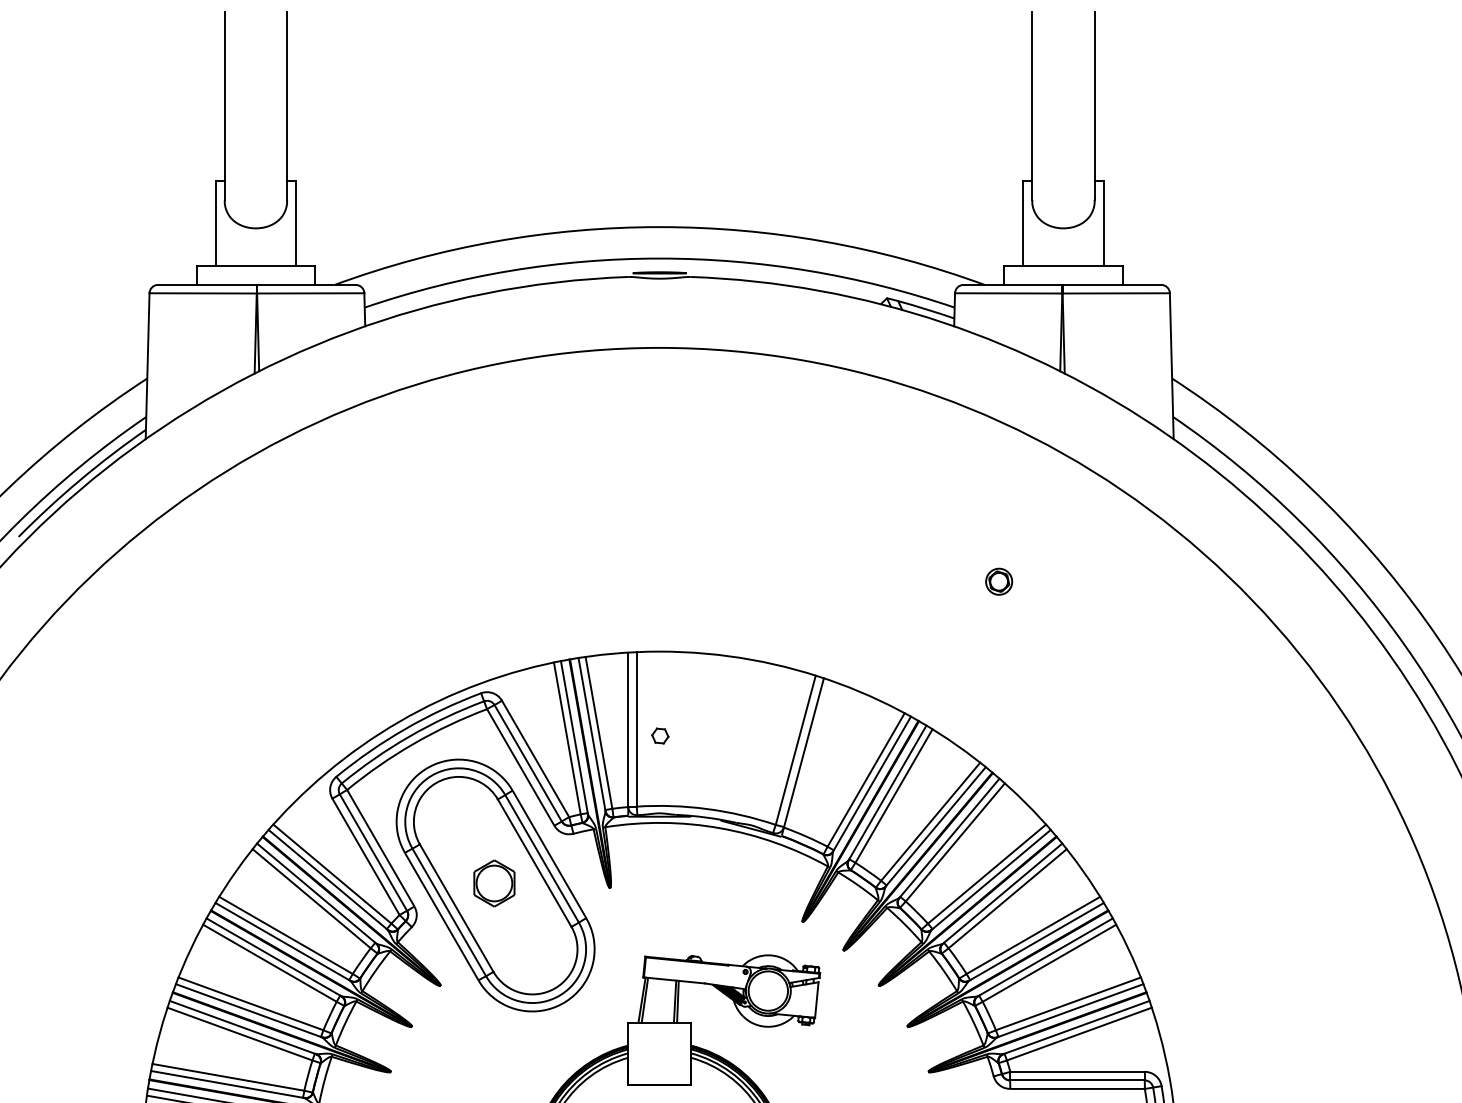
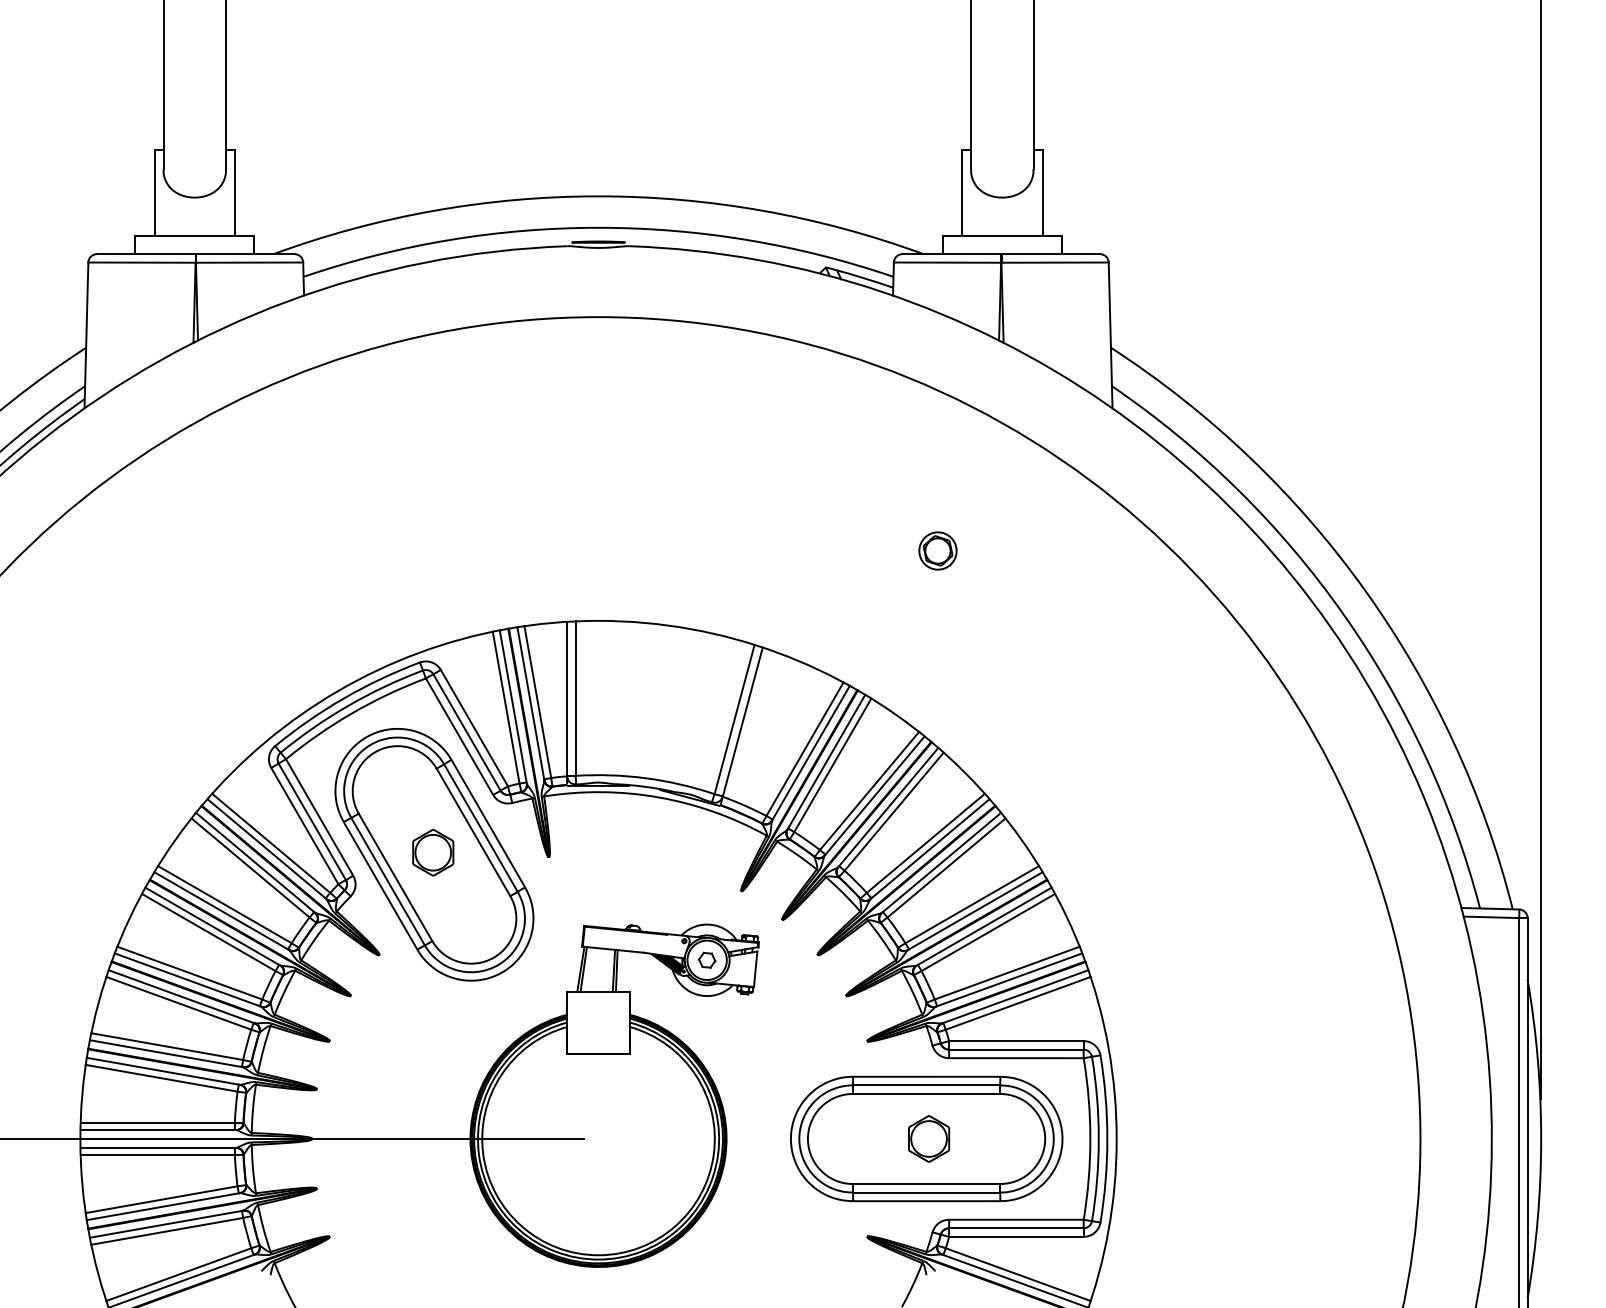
part: (998, 581) -> (937, 550), size x1.43
part: (660, 735) -> (707, 959), moved

